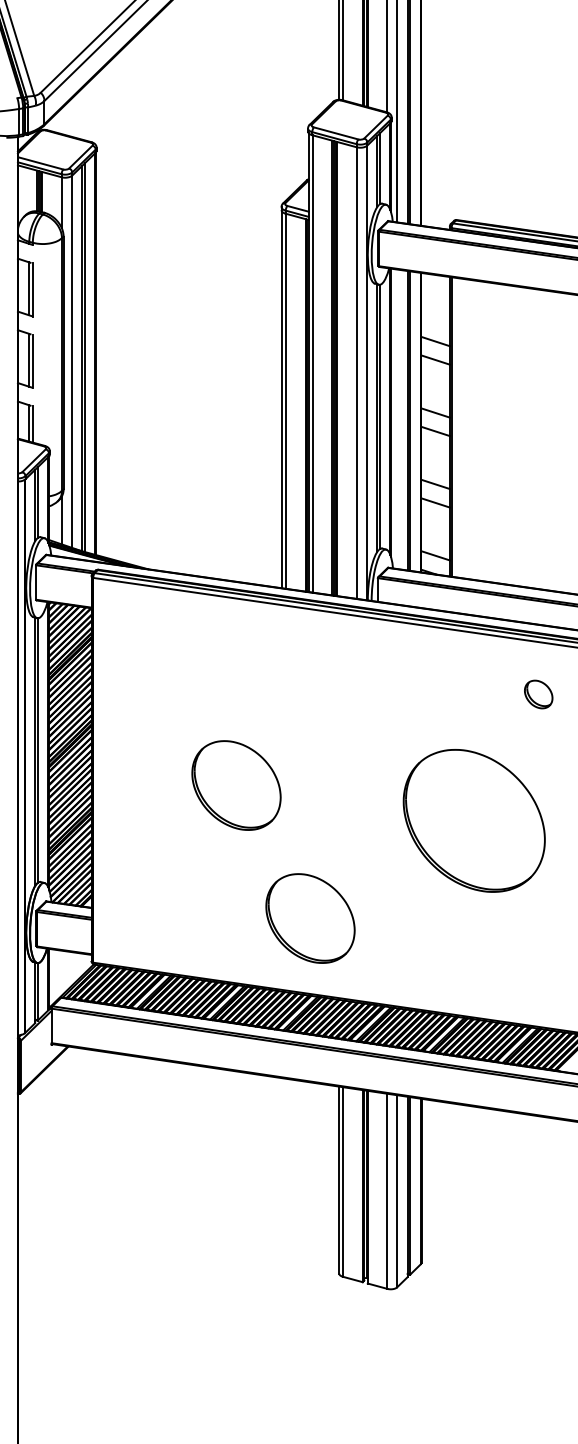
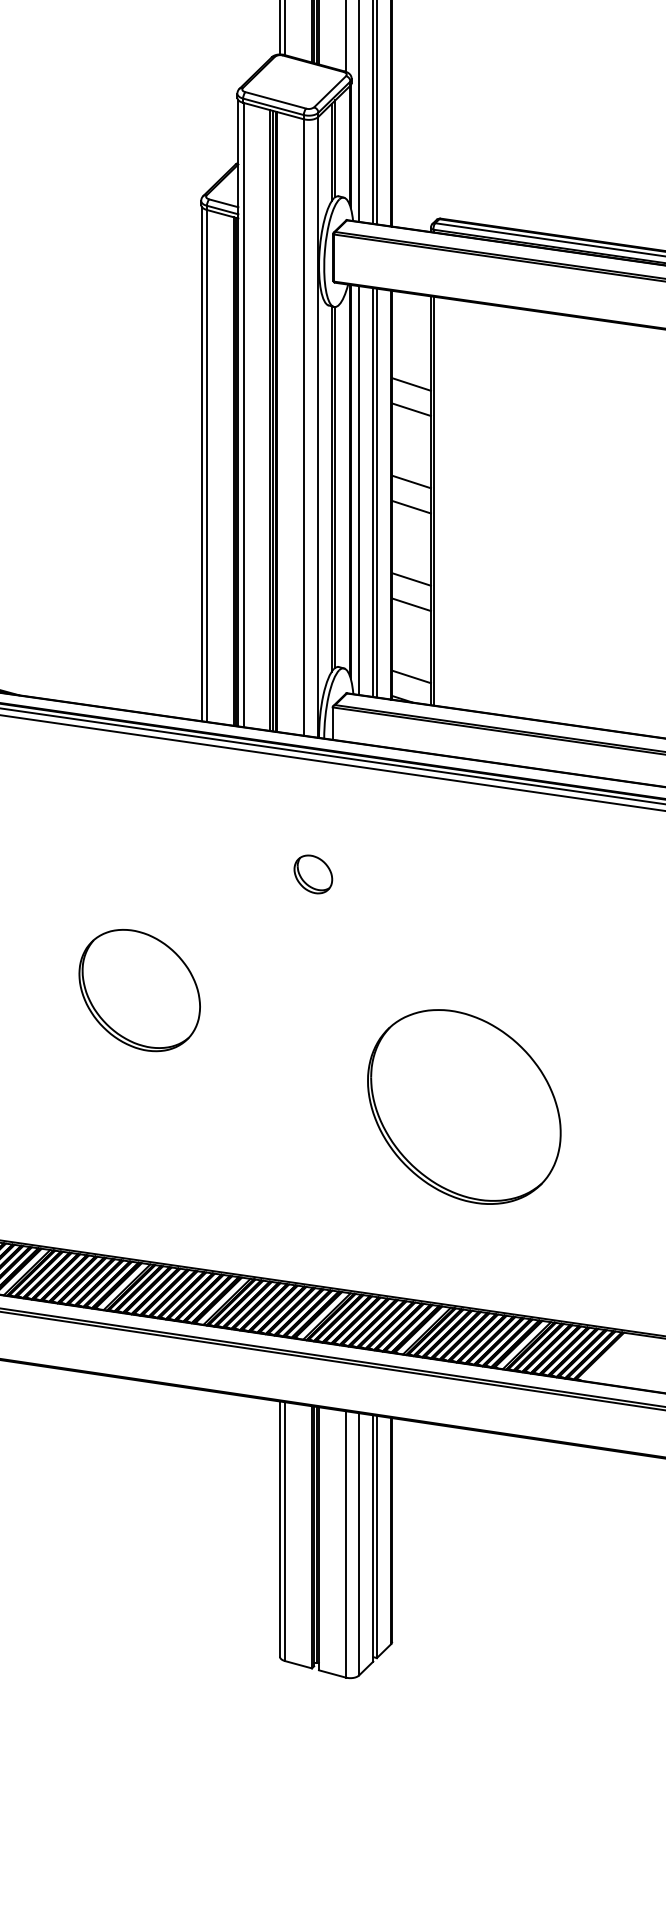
line: (397, 418) -> (359, 489), added
part: (538, 694) -> (313, 874), moved
part: (473, 820) -> (463, 1106), moved
part: (310, 918) -> (240, 1171), removed

